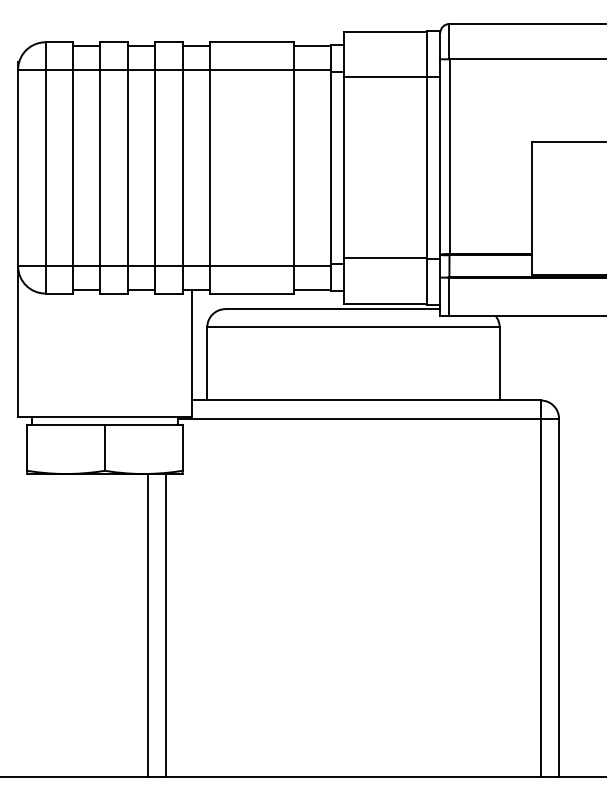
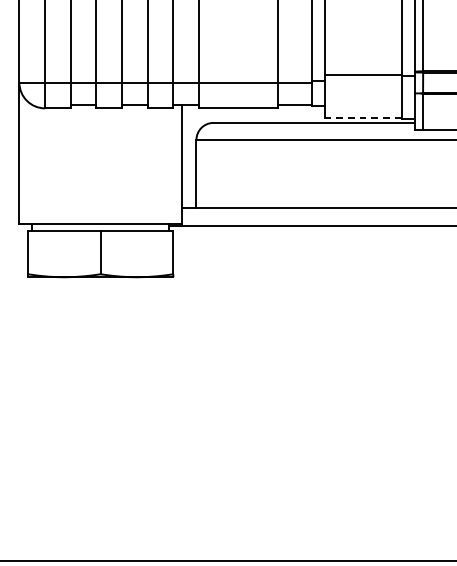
line: (385, 304) -> (363, 118), solid -> dashed
line: (147, 625) -> (140, 419), removed
line: (166, 625) -> (158, 419), removed

